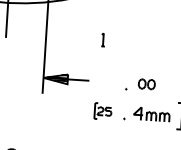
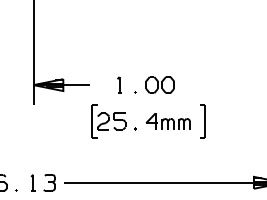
line: (103, 39) -> (119, 84), moved
part: (146, 83) -> (159, 84), size x1.43
part: (102, 111) -> (108, 121), size x1.67

